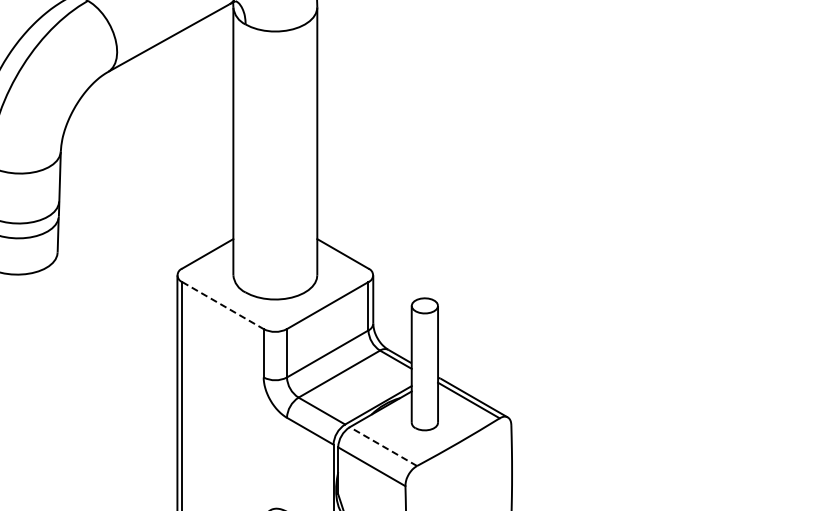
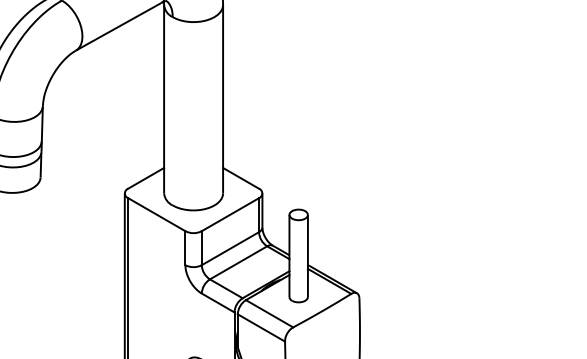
line: (223, 305) -> (157, 214), dashed -> solid
line: (383, 446) -> (269, 313), dashed -> solid

